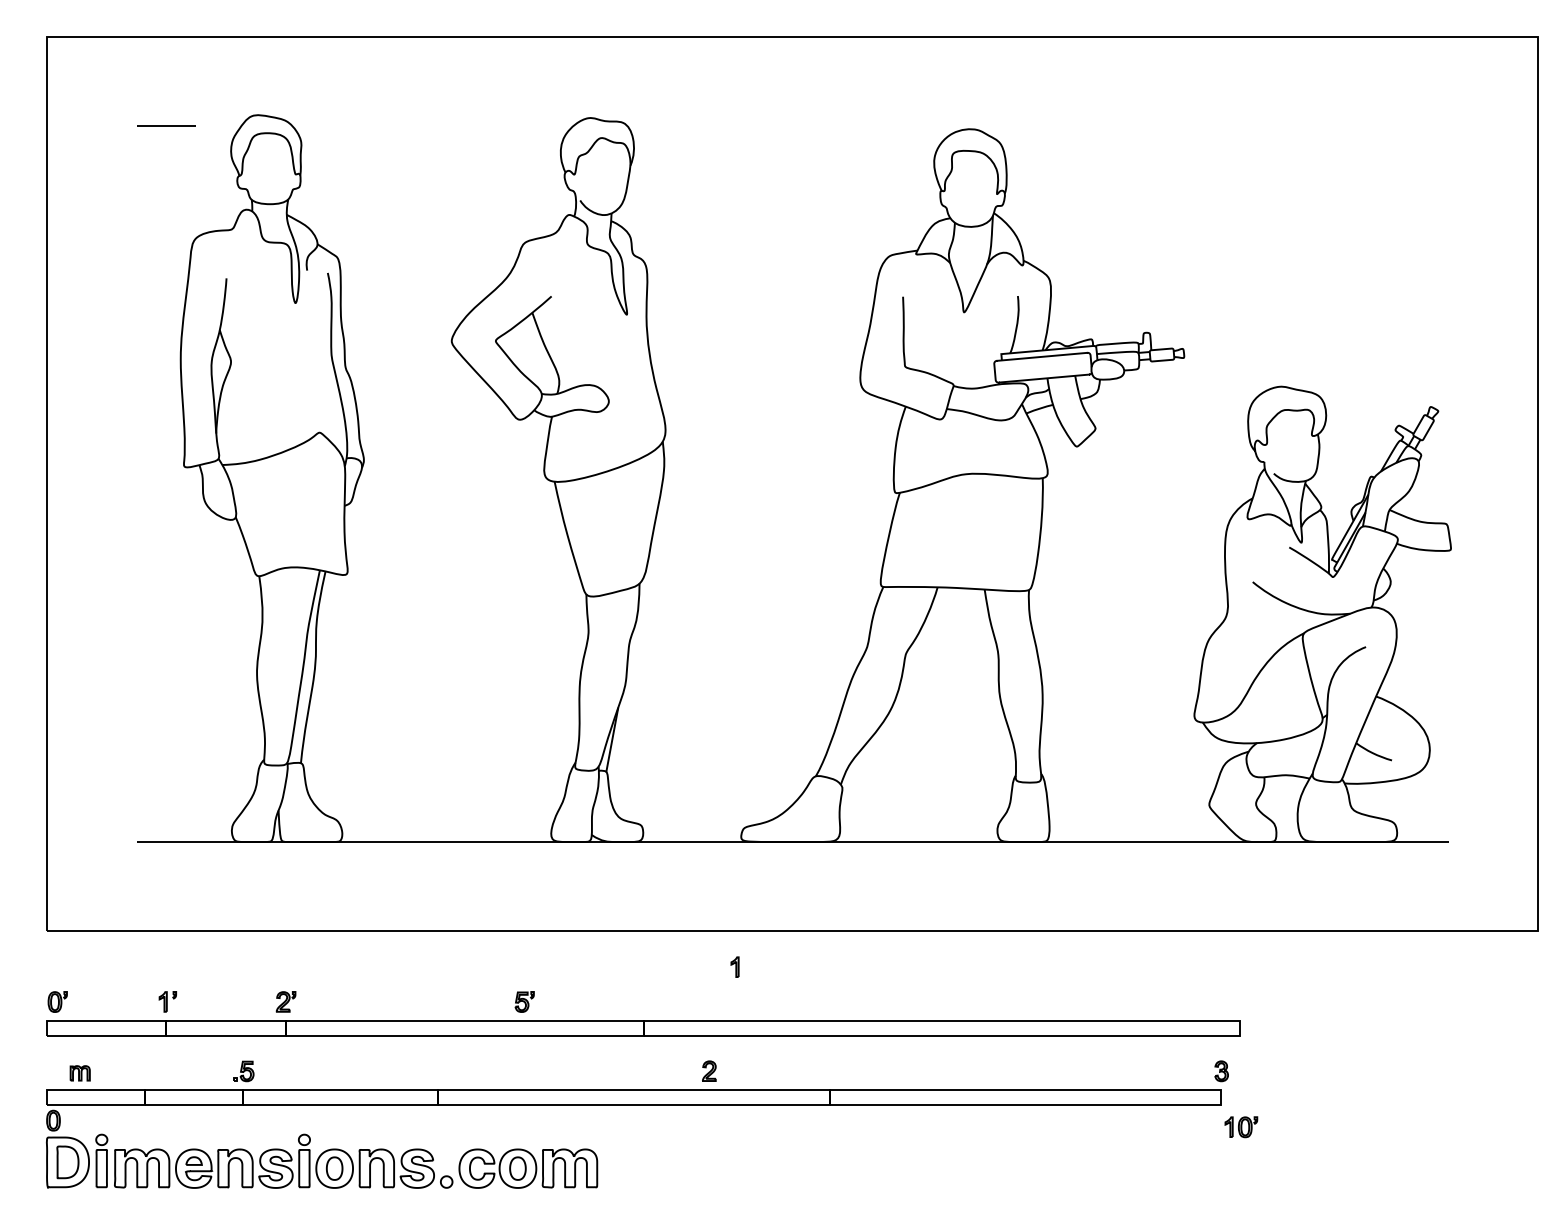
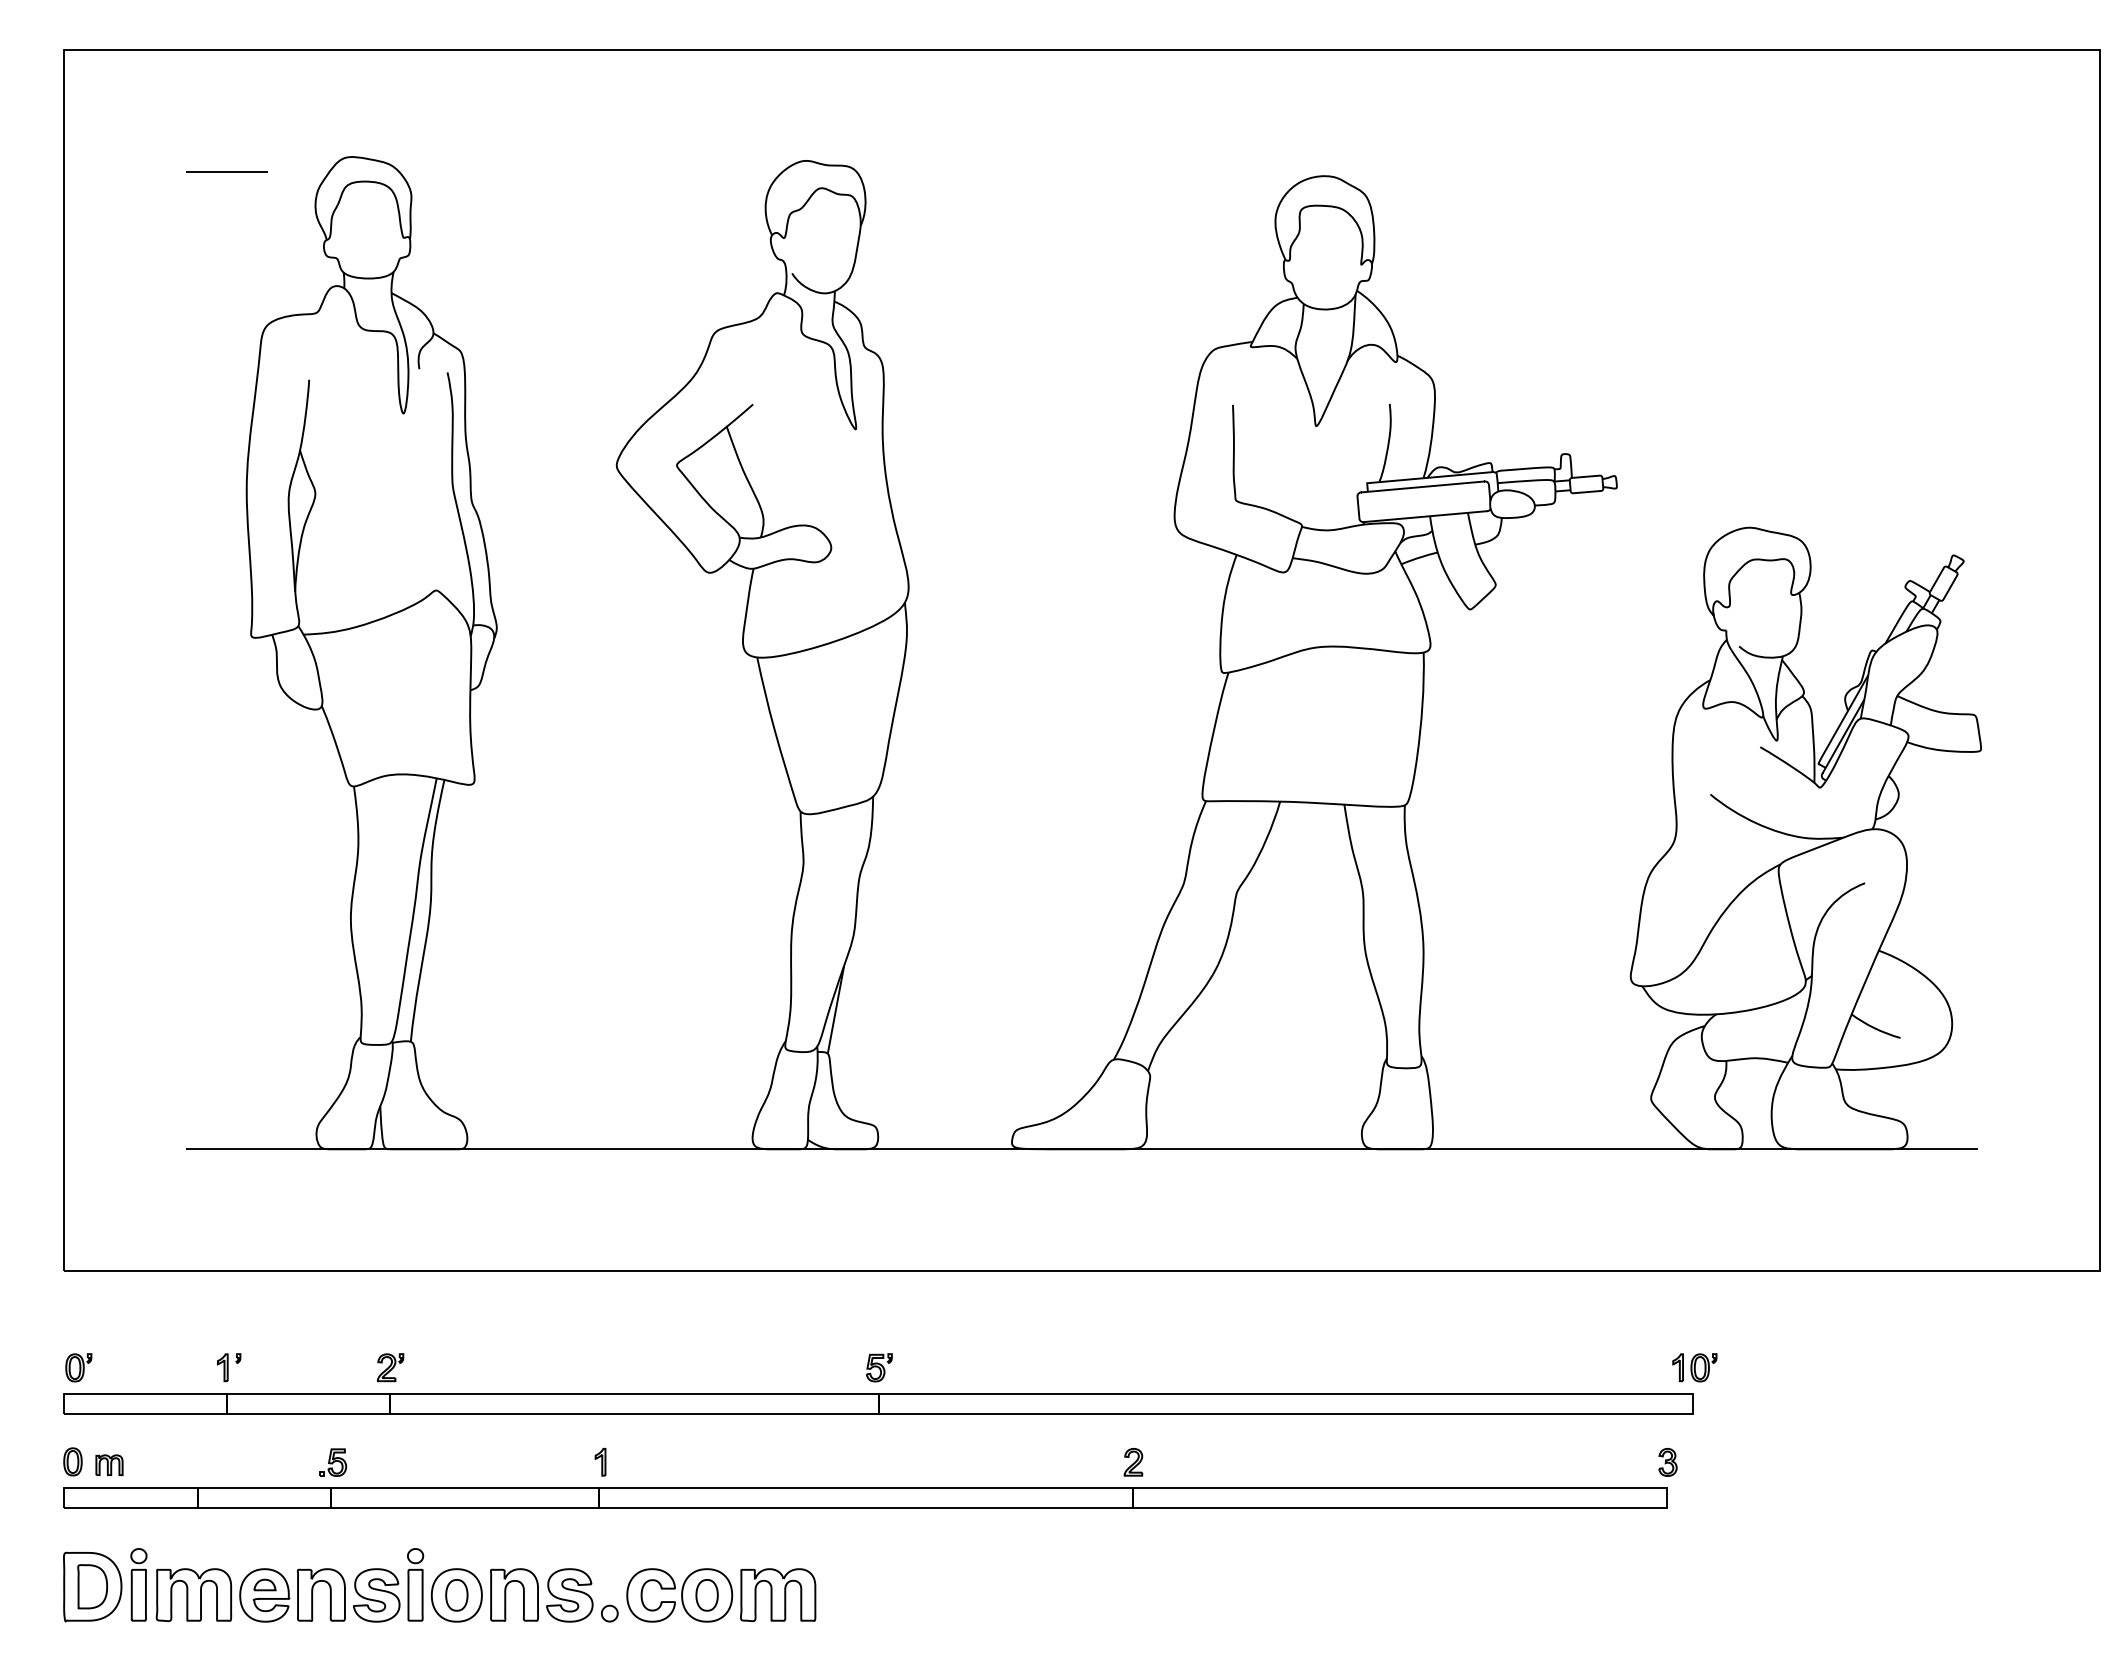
part: (735, 967) -> (600, 1462), moved
part: (524, 1001) -> (879, 1367), moved
part: (709, 1071) -> (1133, 1462), moved
part: (53, 1120) -> (72, 1461), moved
part: (1241, 1127) -> (1694, 1367), moved

